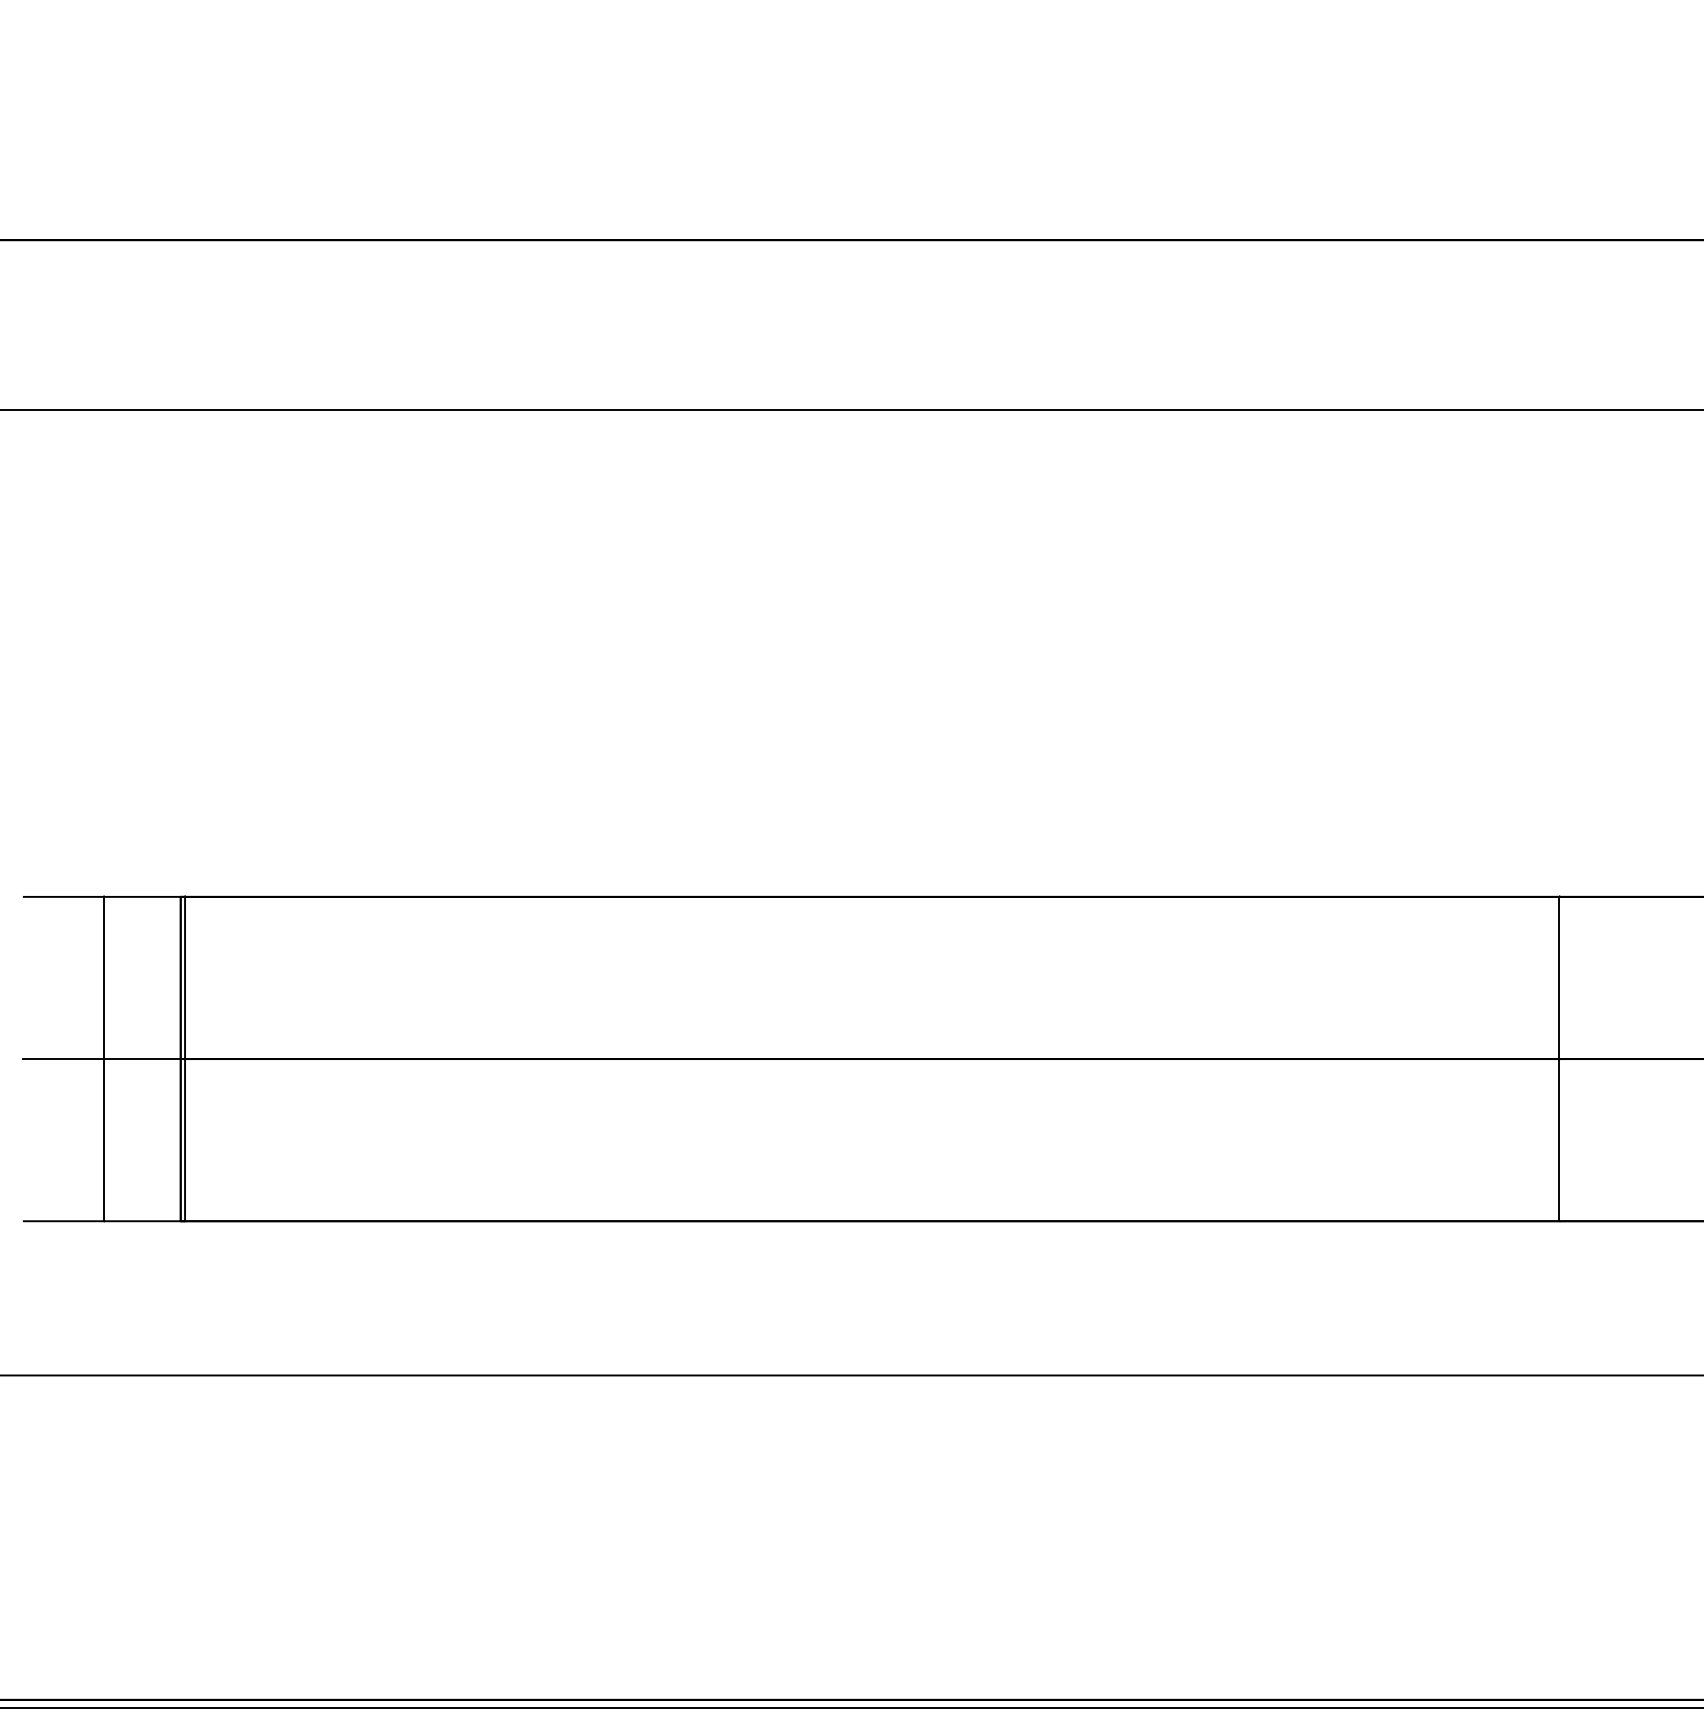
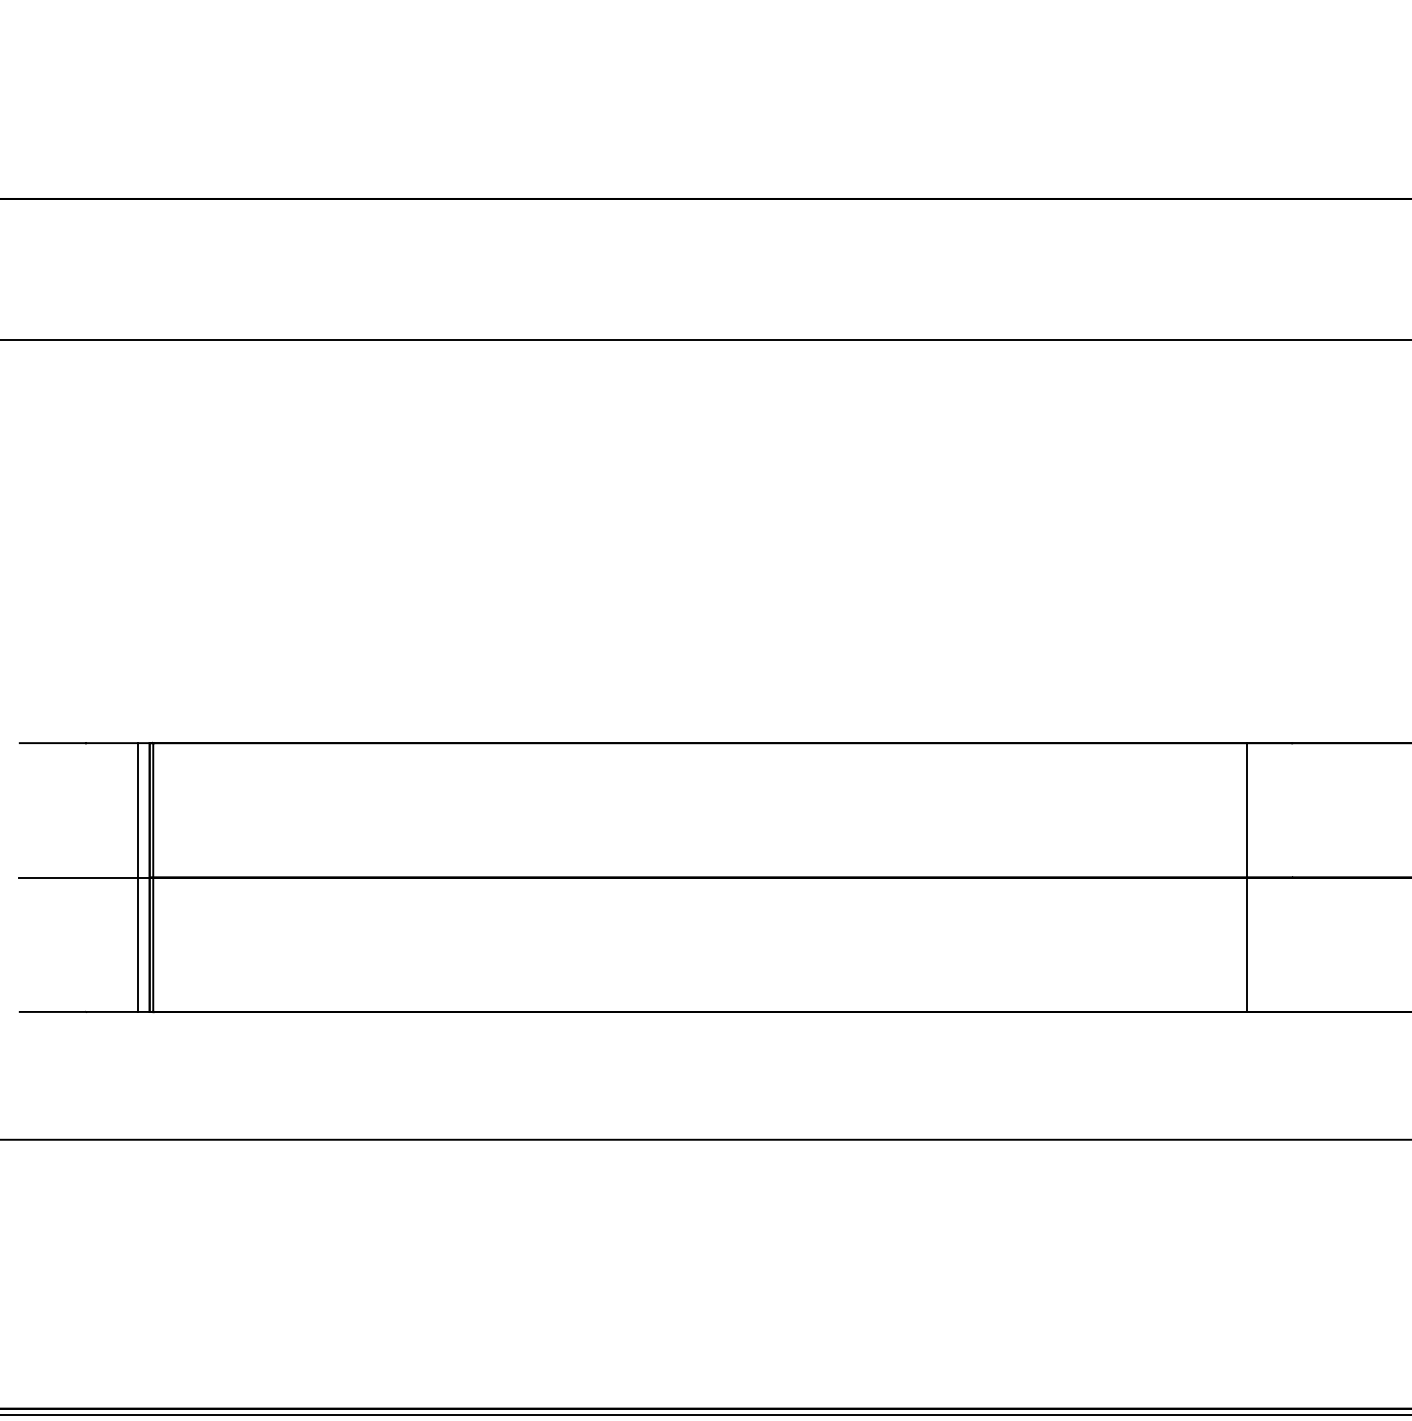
line: (104, 1059) -> (138, 877), moved
line: (1559, 1059) -> (1247, 877), moved

